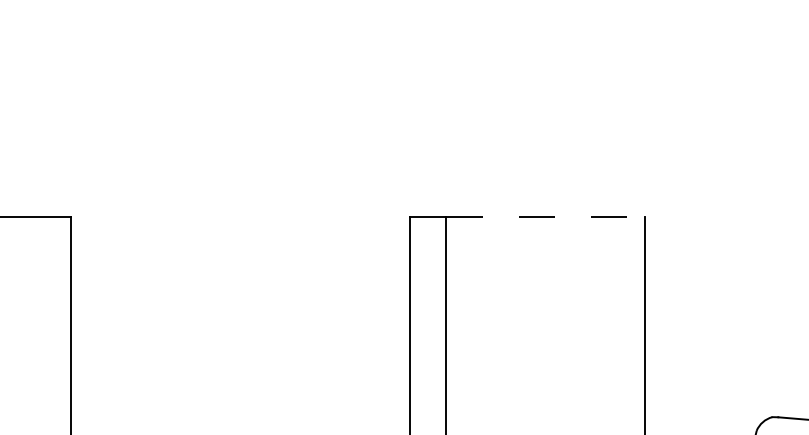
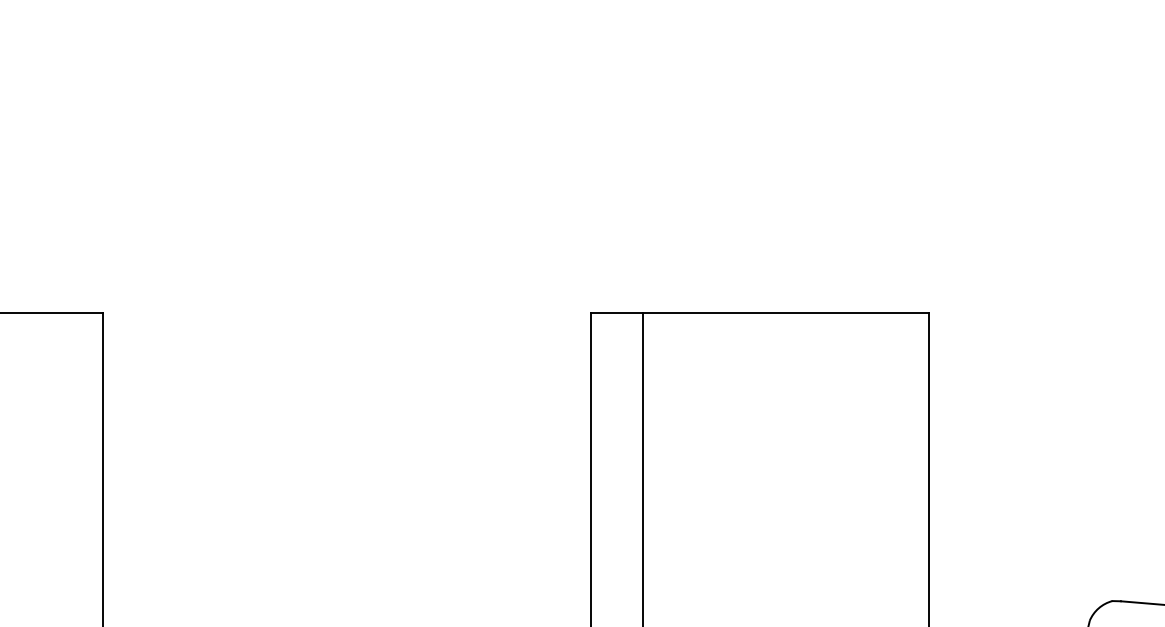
line: (546, 217) -> (787, 313), dashed -> solid

